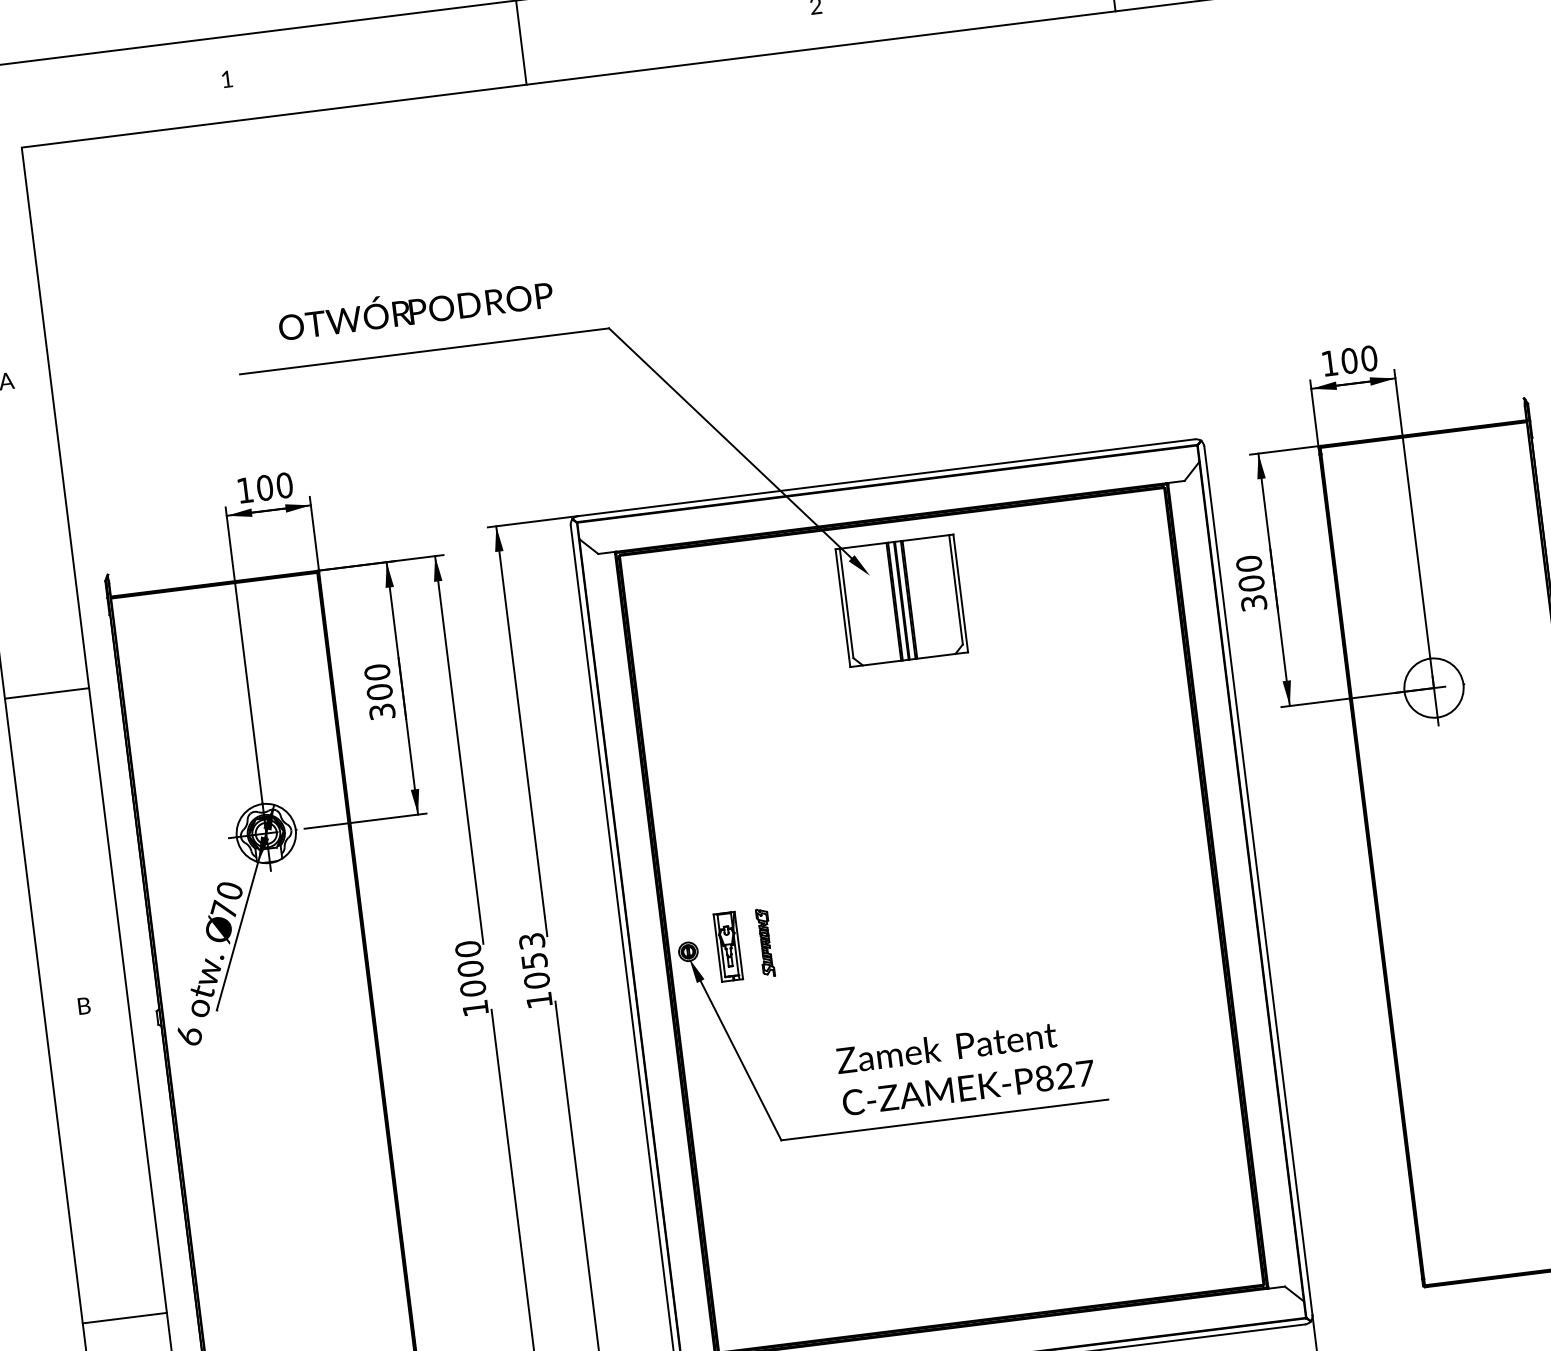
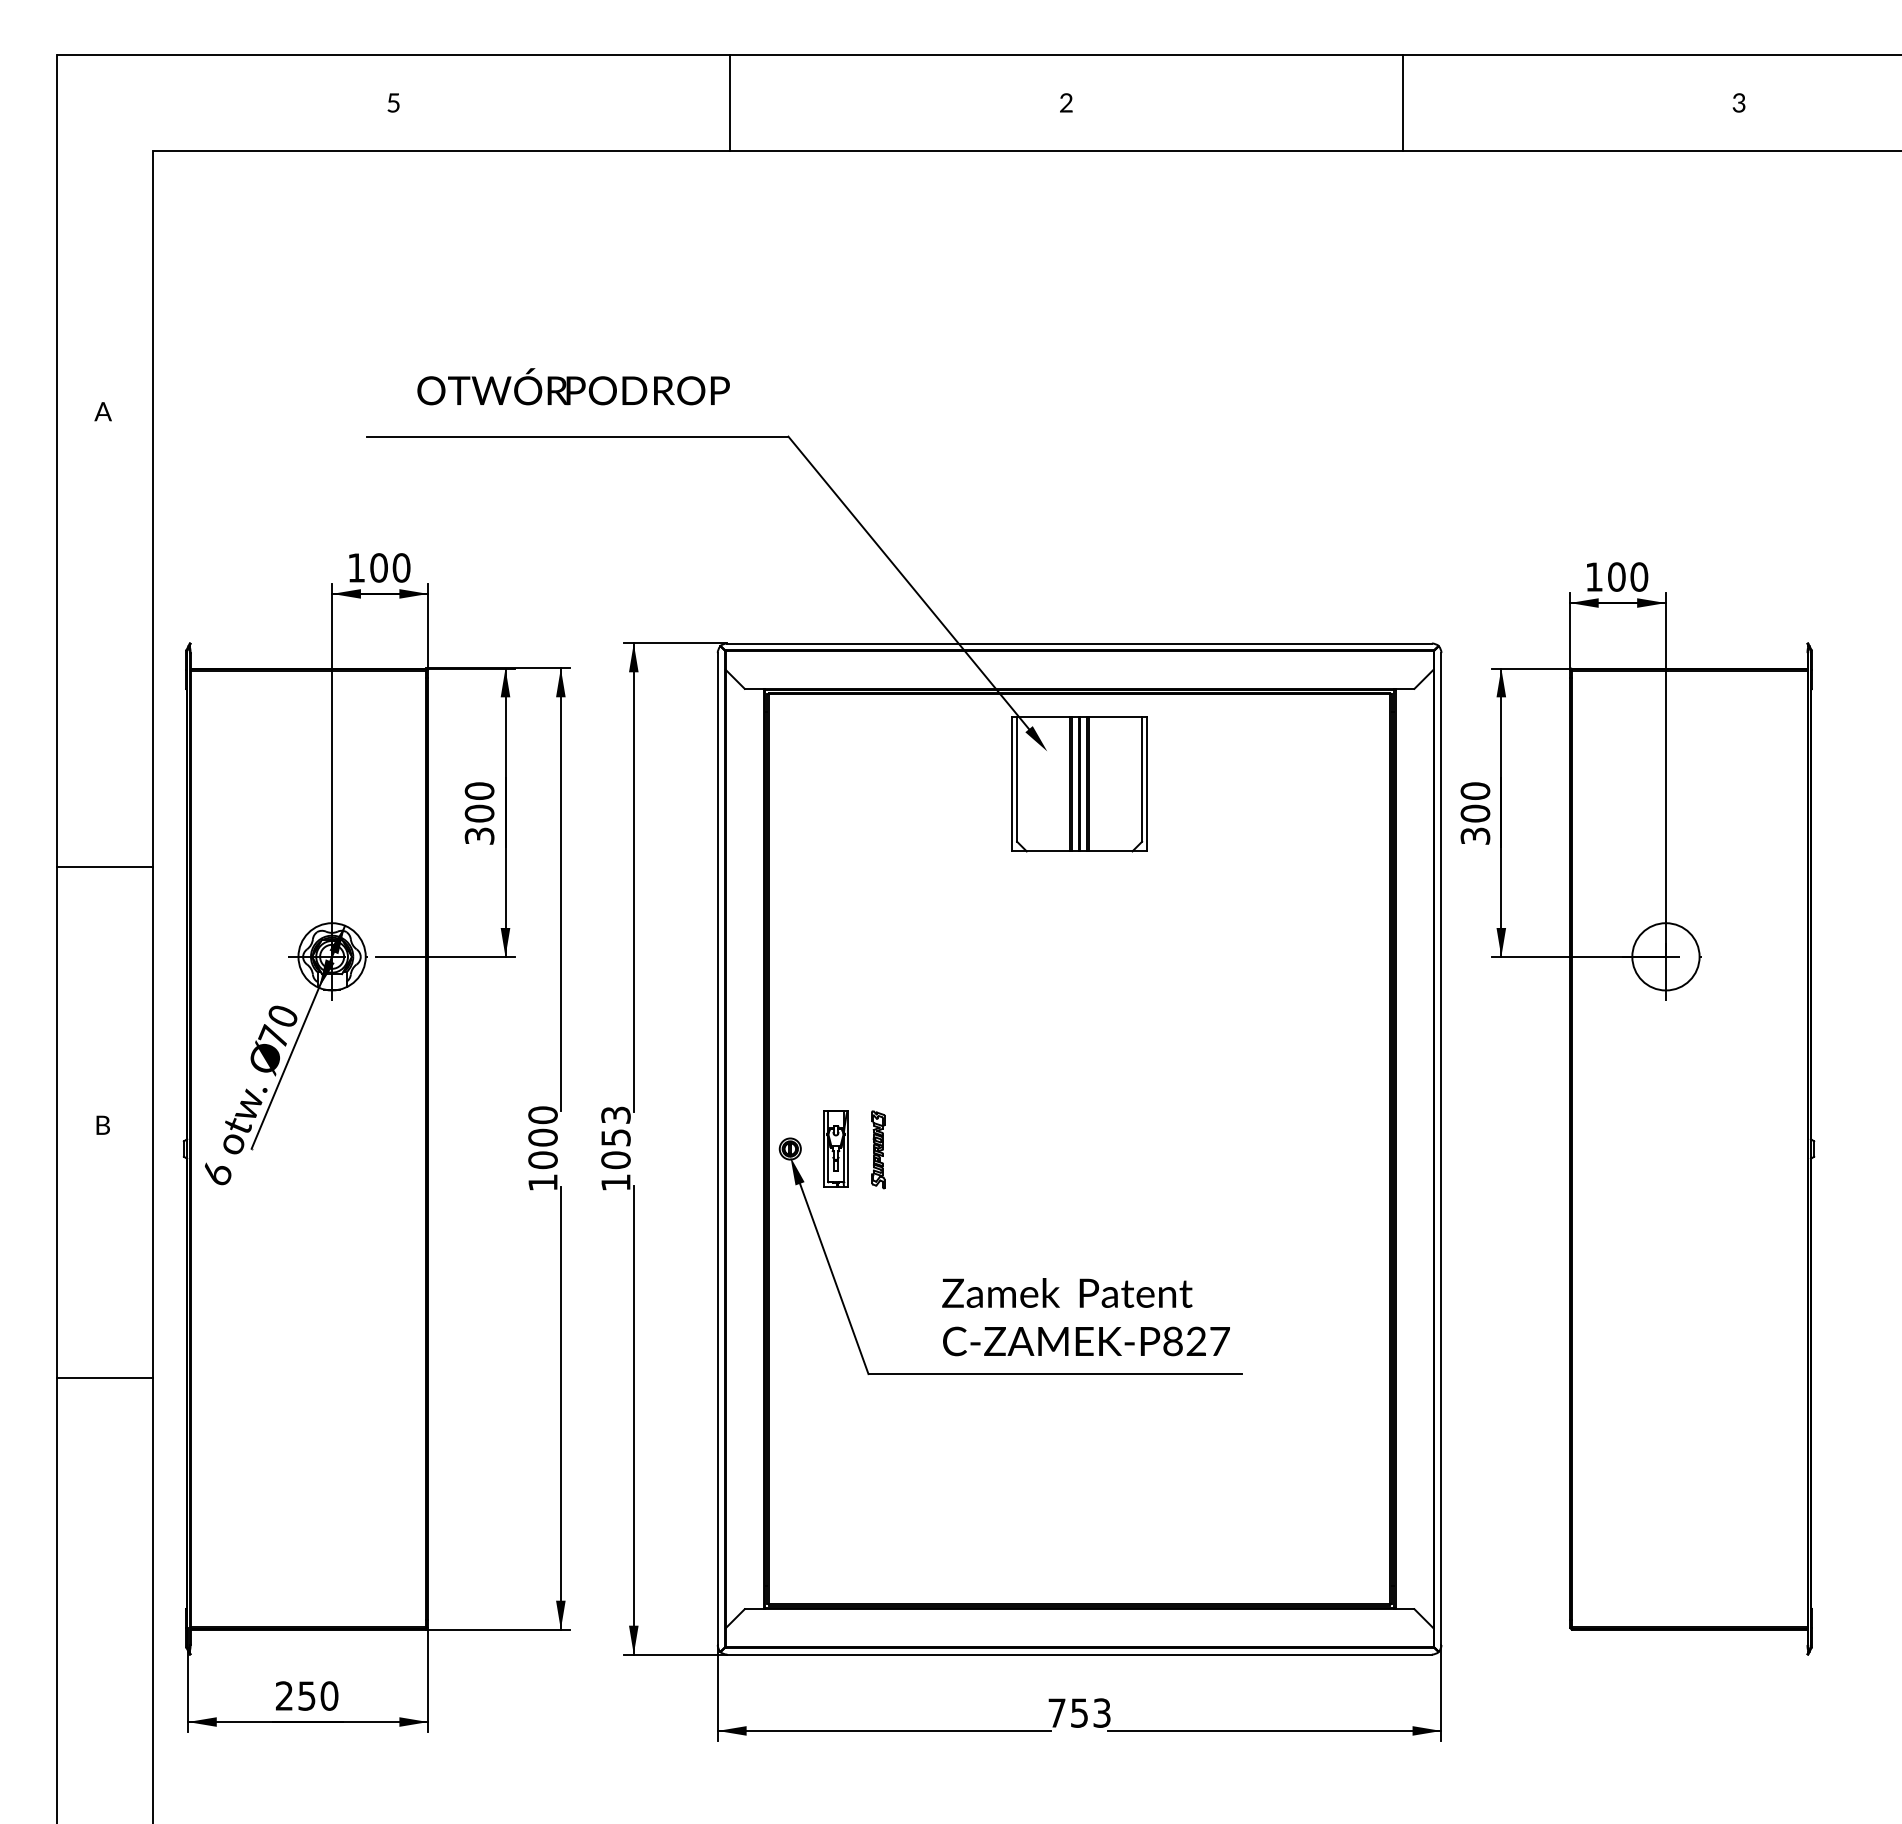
text: (226, 78) -> (393, 102), 1 -> 5
line: (47, 693) -> (105, 866), moved
line: (125, 1318) -> (105, 1378), moved

